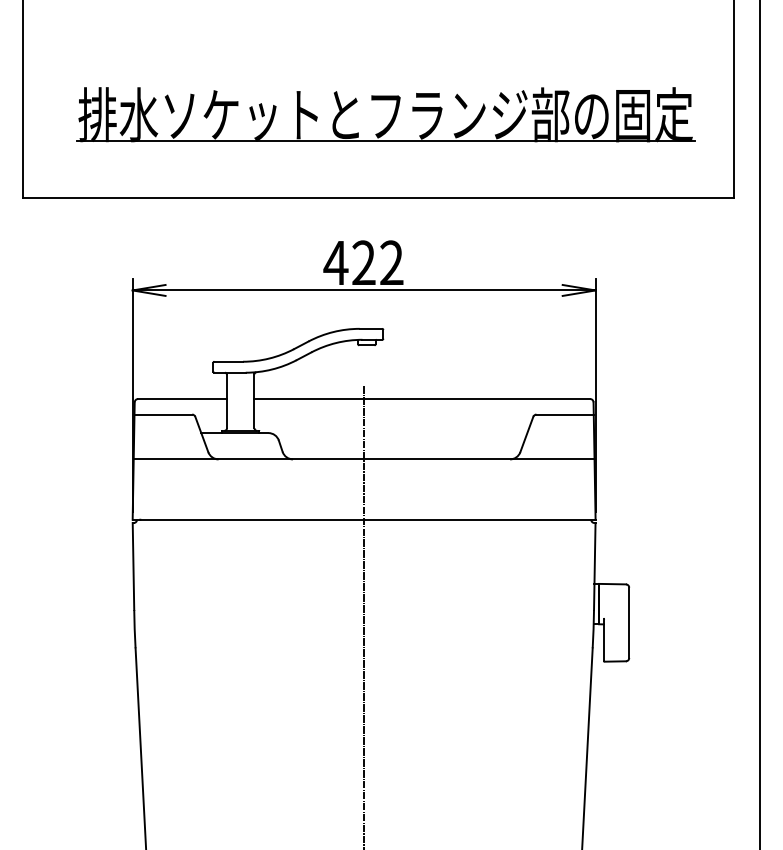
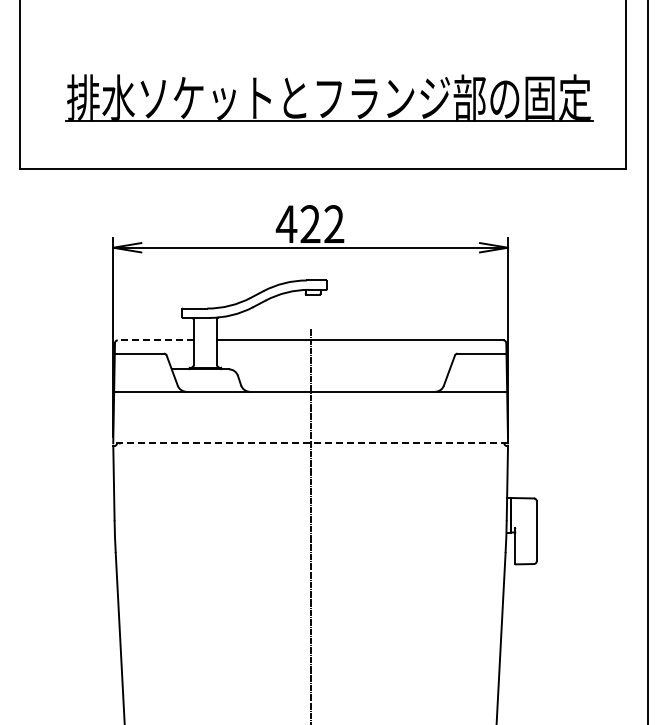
line: (182, 399) -> (155, 340), solid -> dashed
line: (363, 519) -> (310, 443), solid -> dashed

